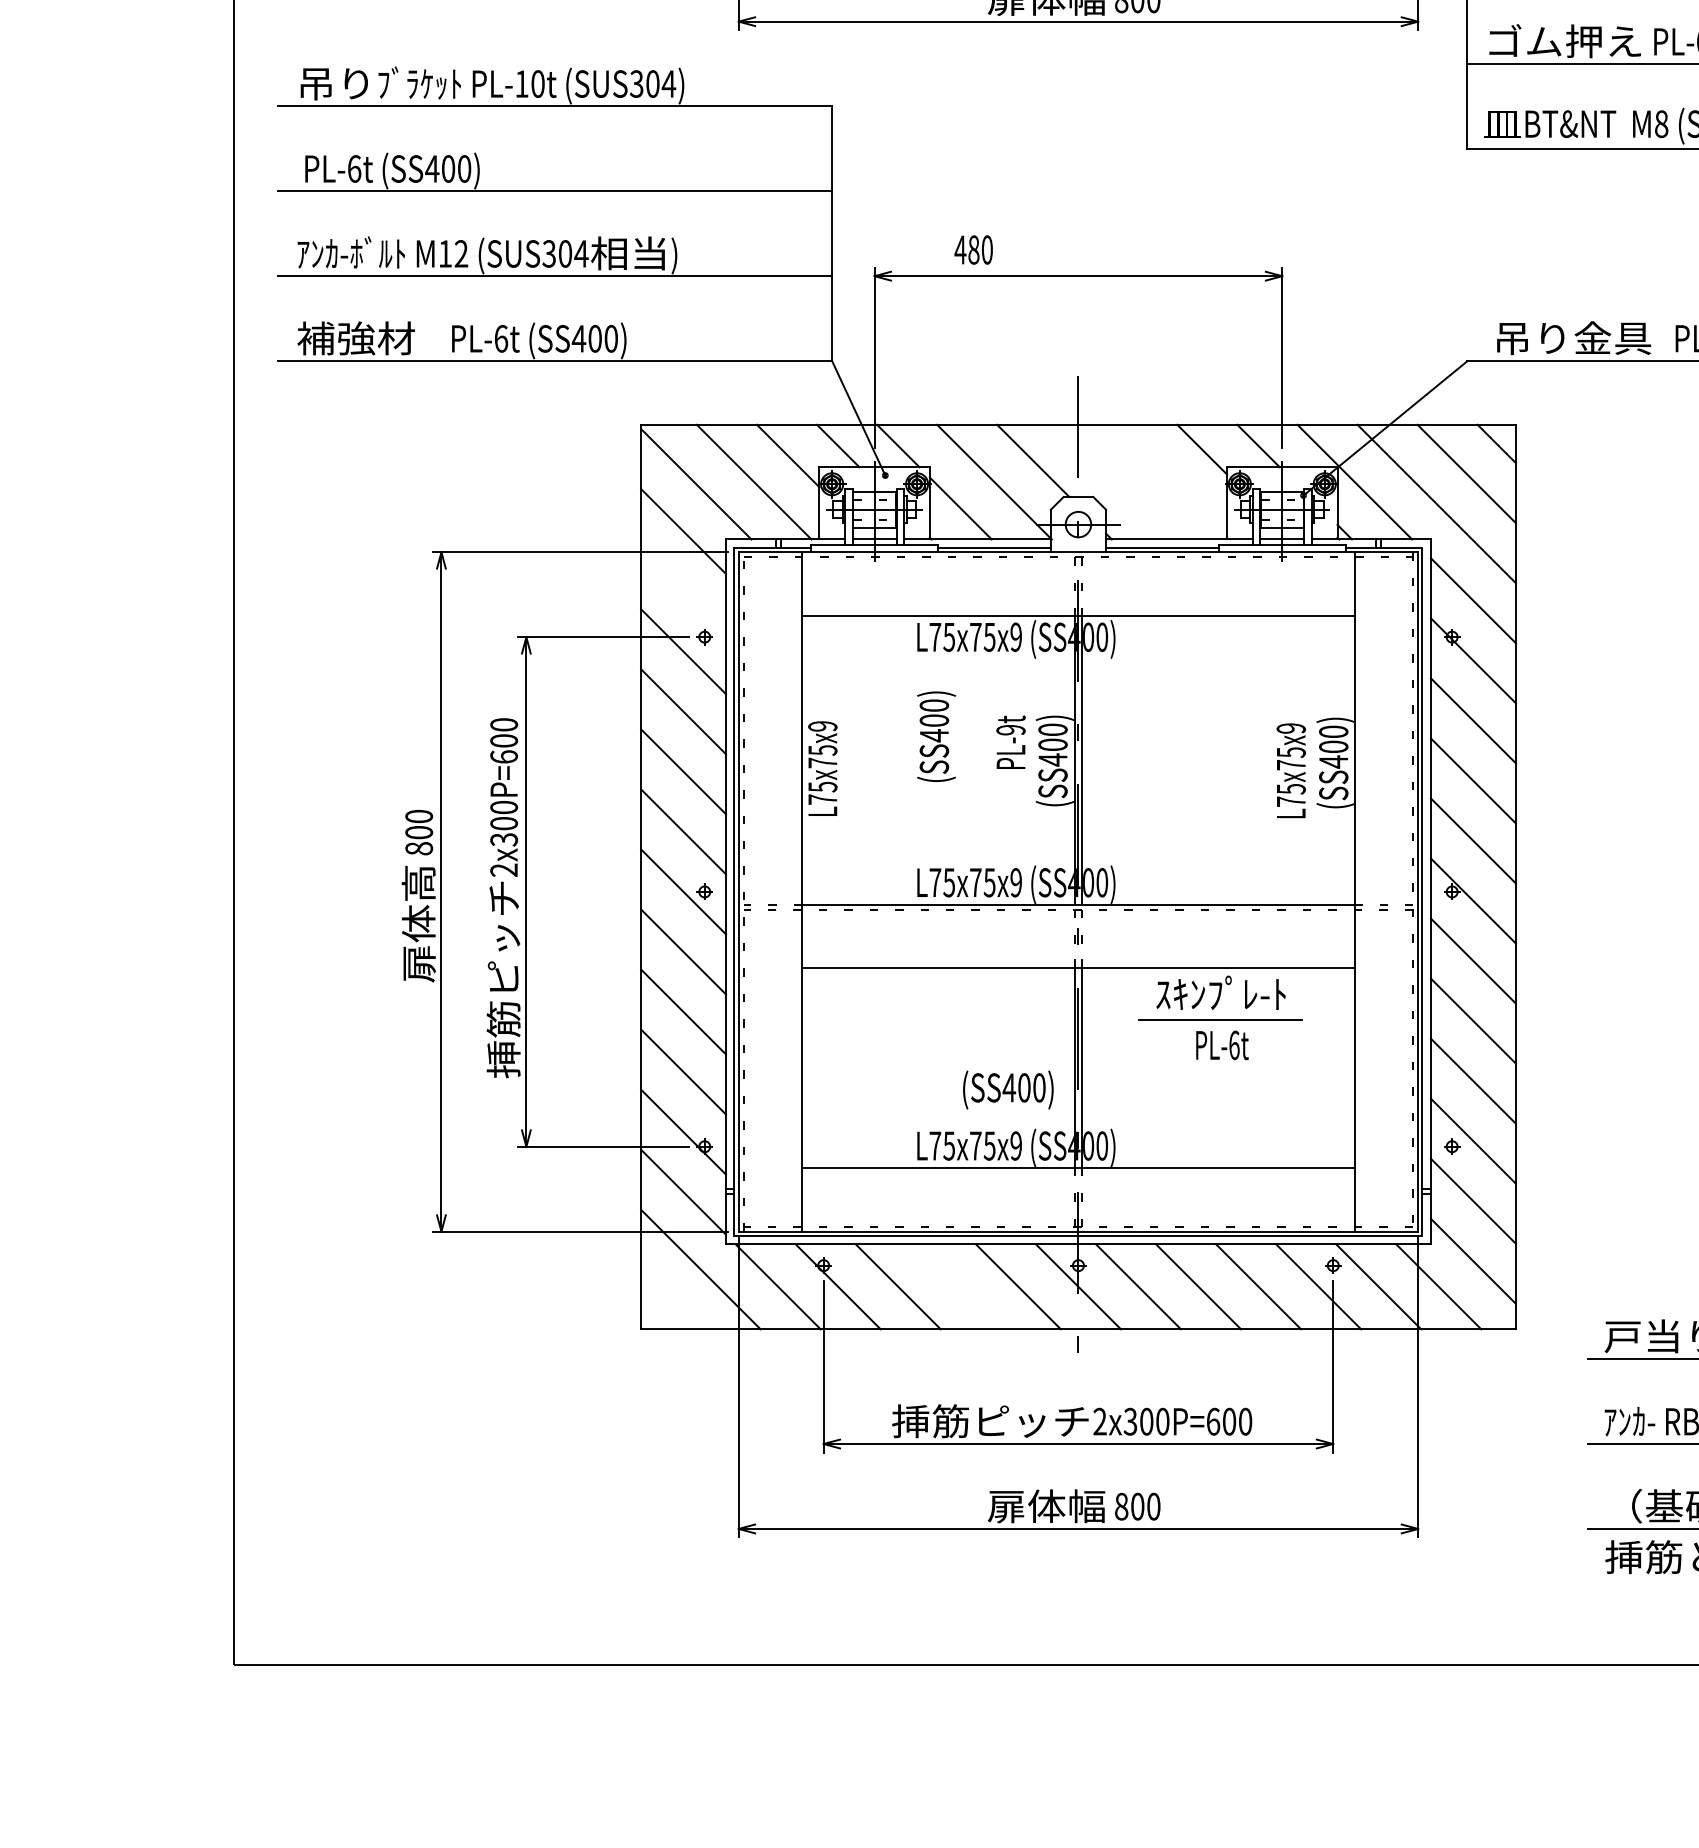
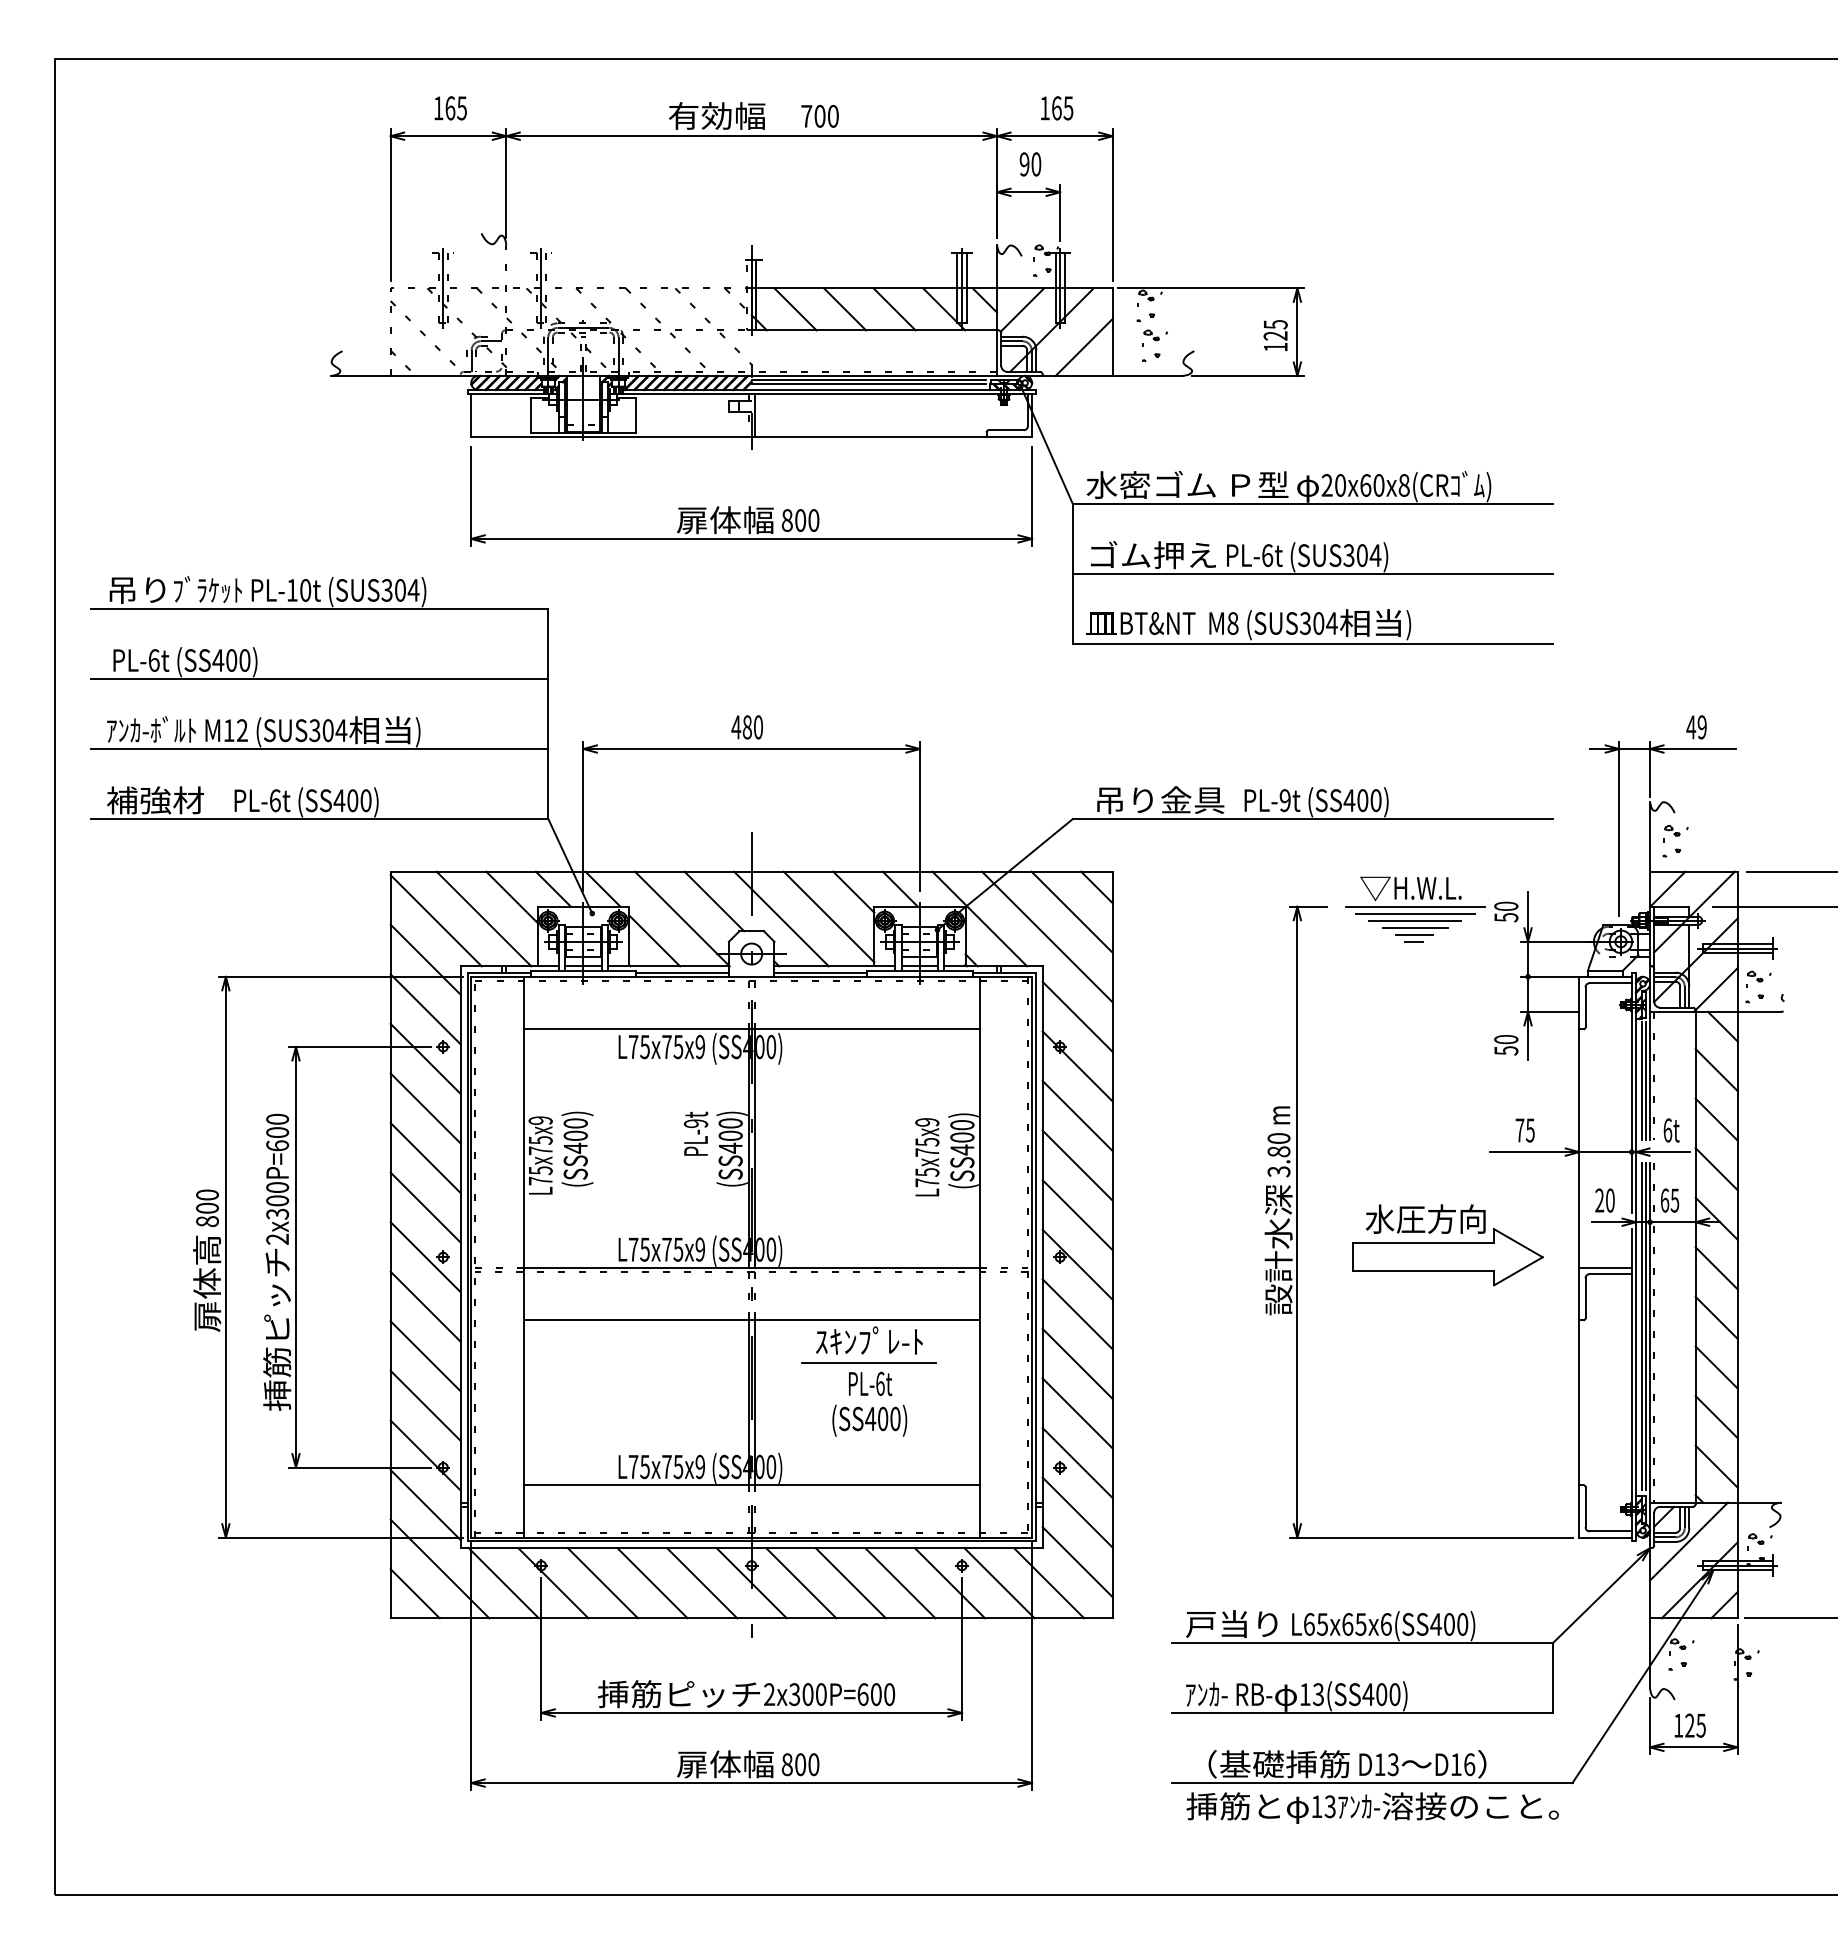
text: (972, 250) -> (746, 727), moved
line: (1171, 479) -> (828, 916), added
line: (1114, 481) -> (781, 918), added
line: (683, 591) -> (425, 1009), added
text: (936, 735) -> (577, 1148), moved
text: (1007, 1089) -> (869, 1420), moved
line: (958, 1287) -> (652, 1583), added
line: (669, 1299) -> (414, 1593), added

